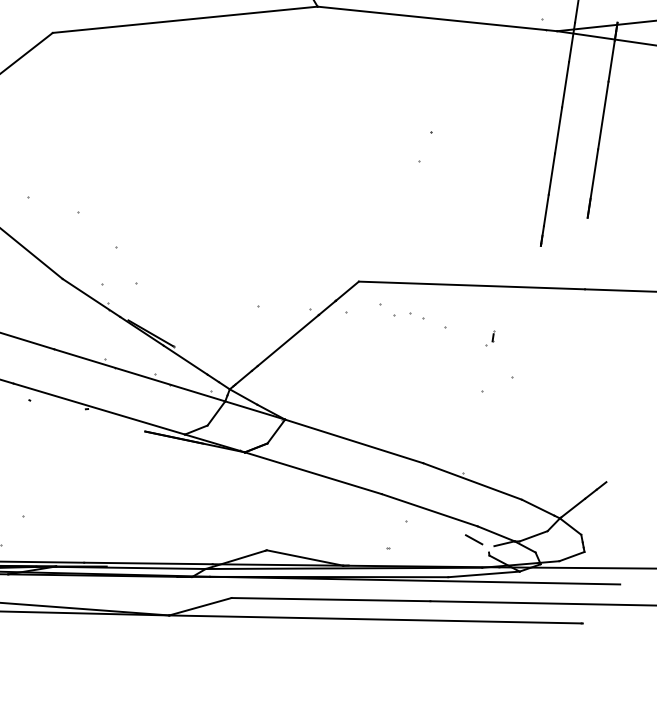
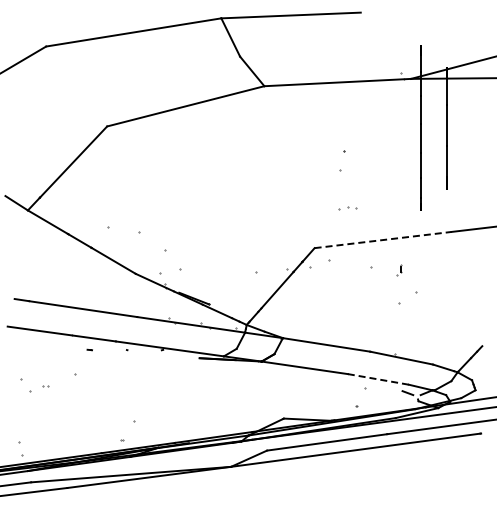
line: (472, 286) -> (383, 240), solid -> dashed
part: (408, 316) -> (347, 208), moved
line: (429, 510) -> (378, 379), solid -> dashed

